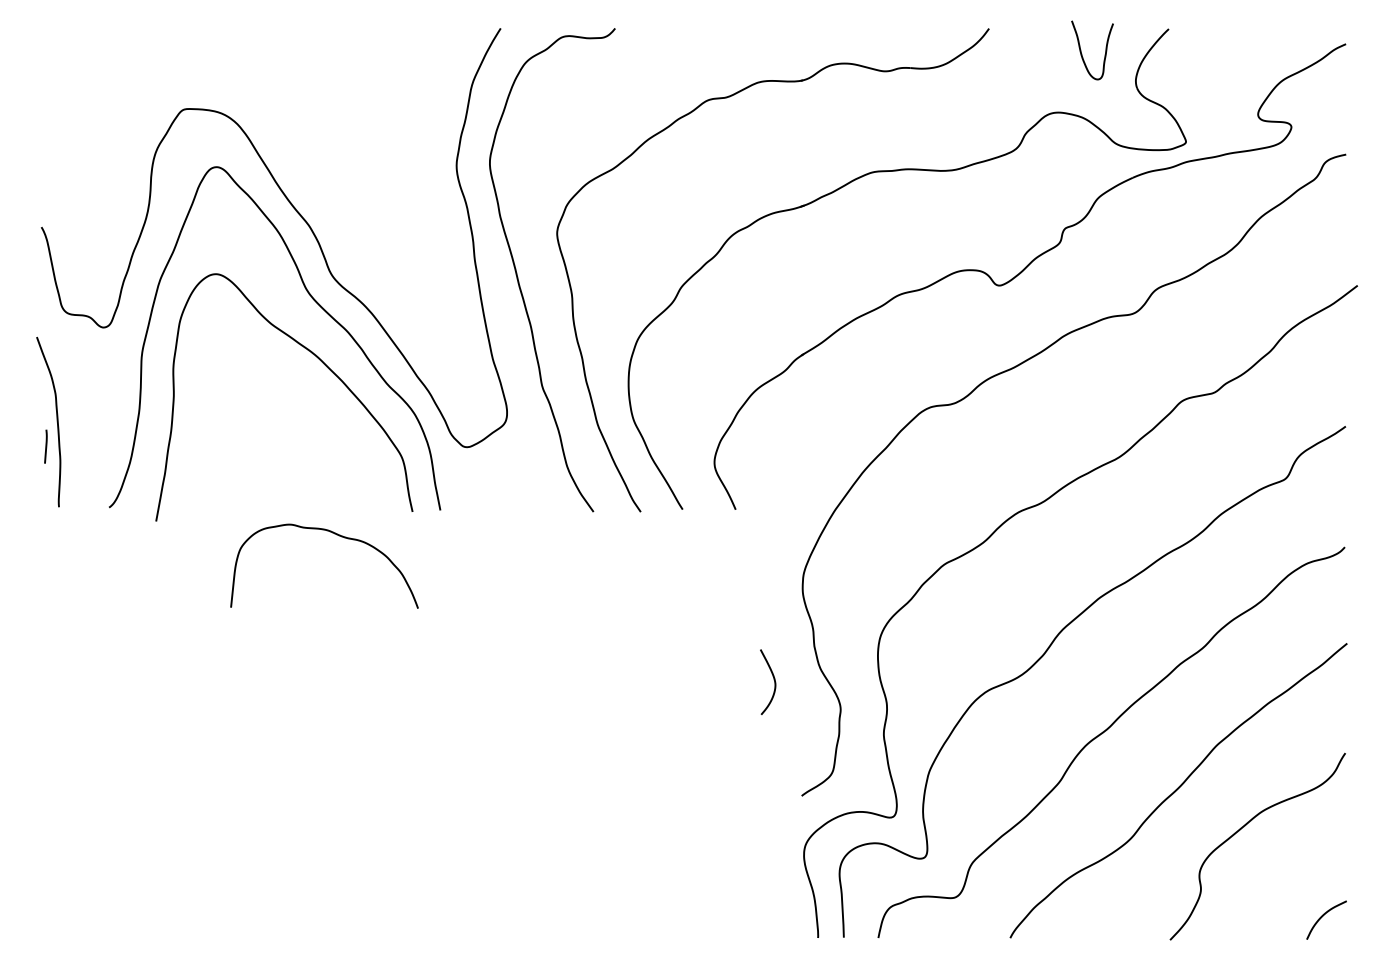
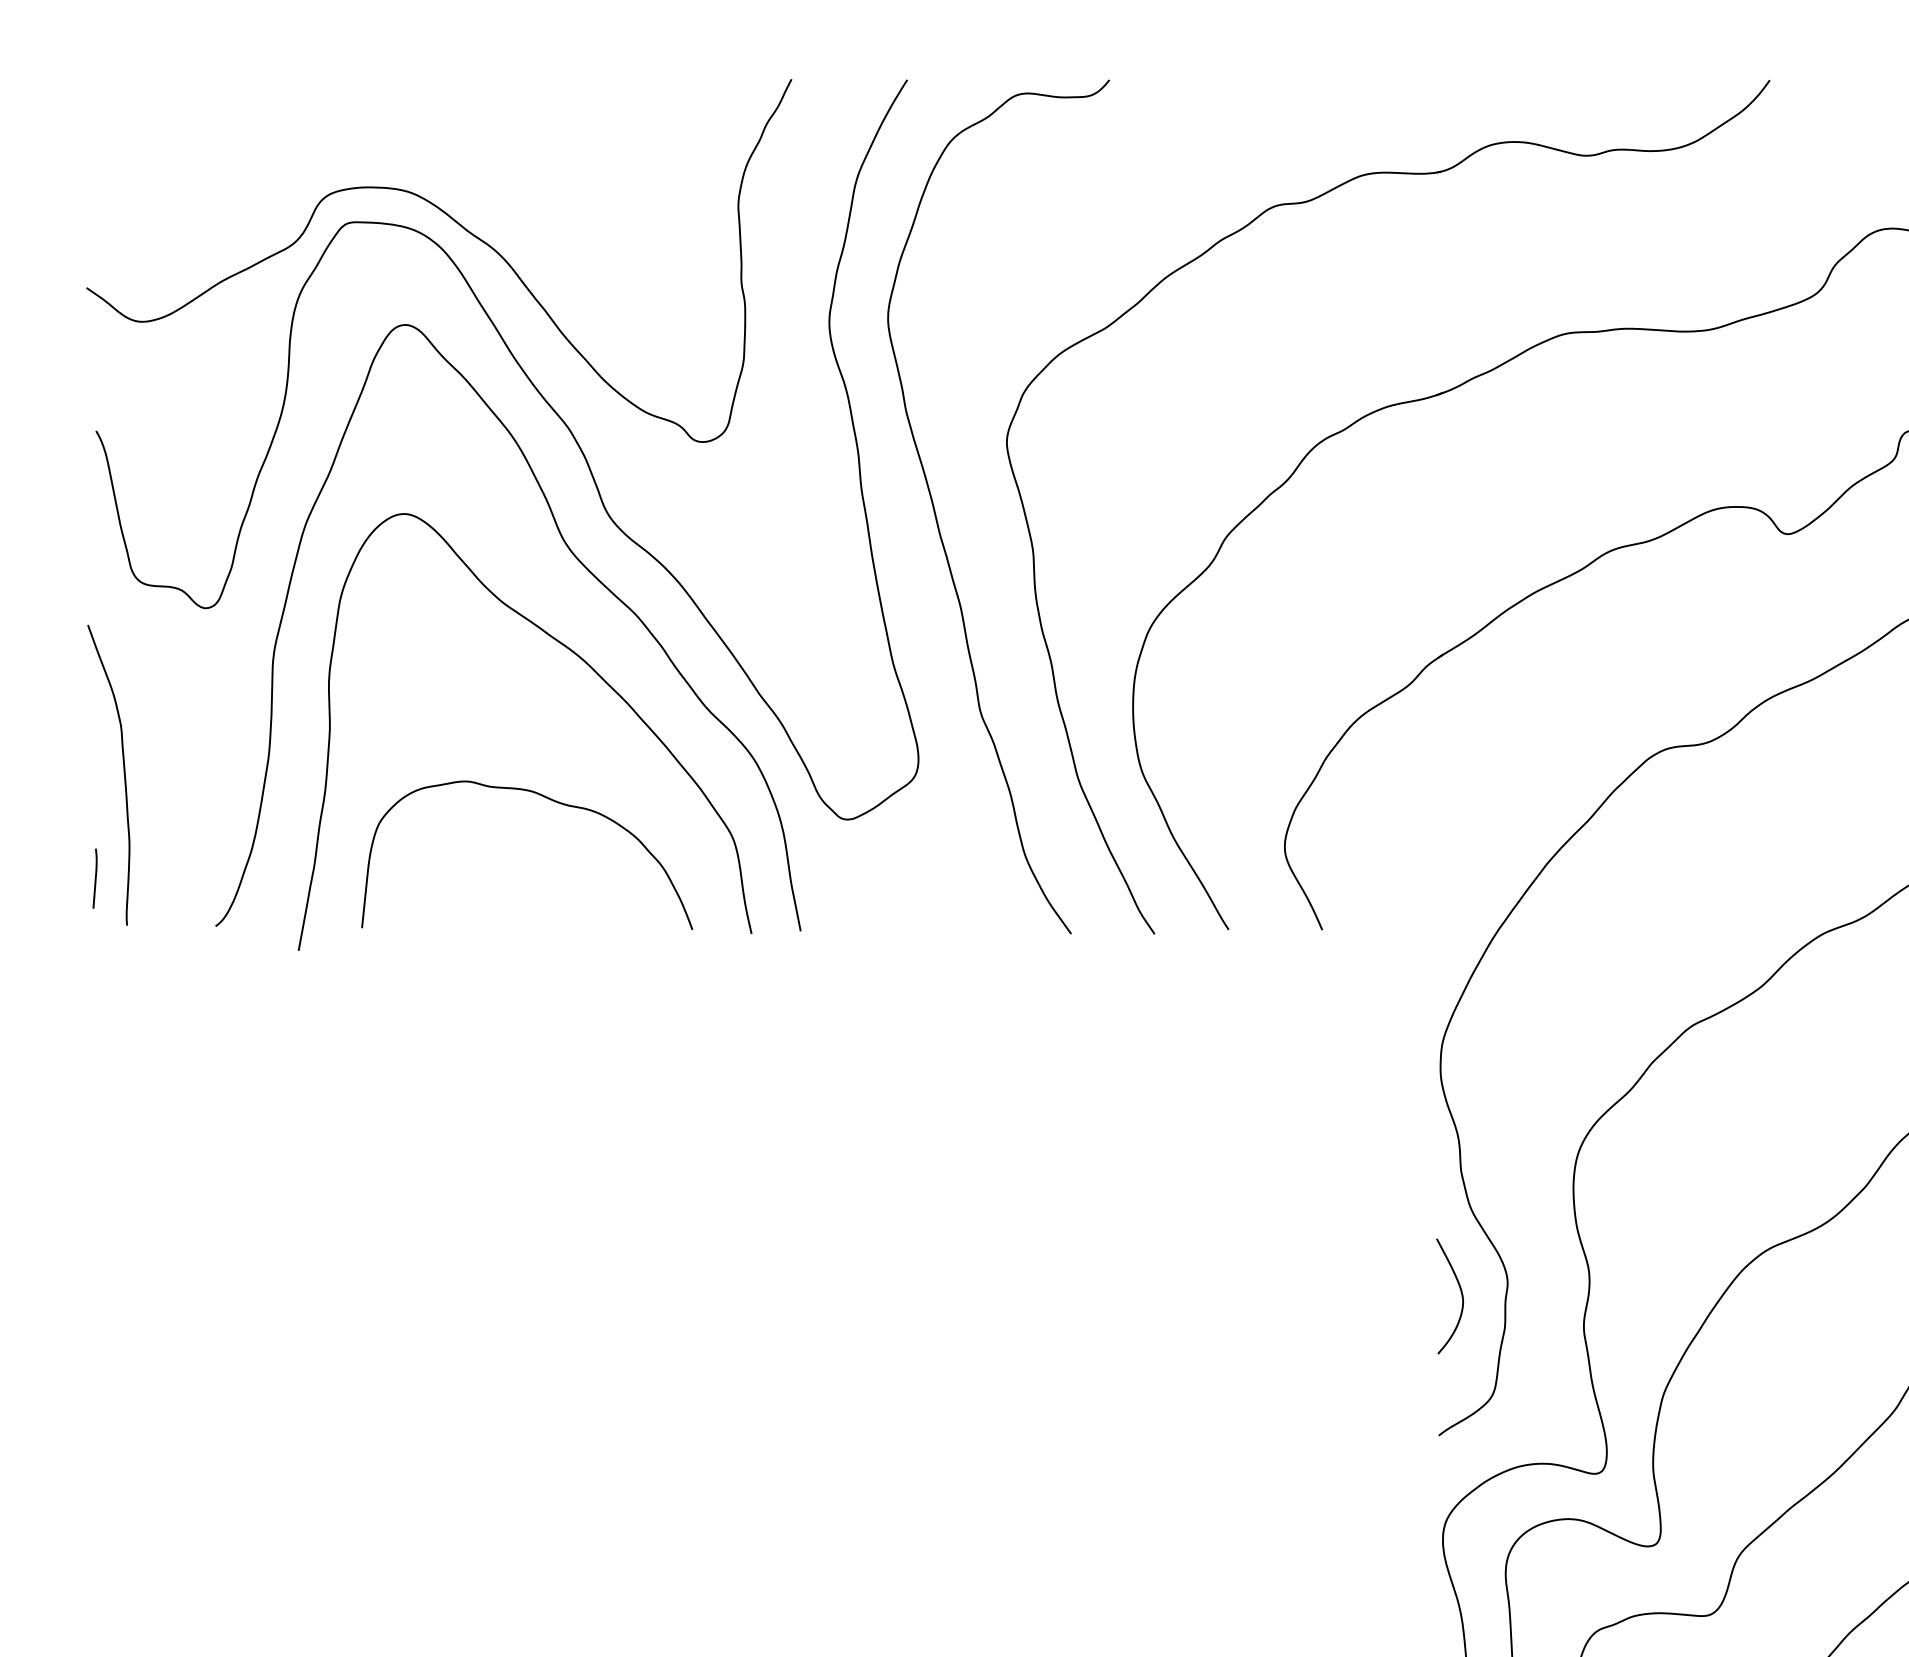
curve: (250, 114) -> (465, 231), added
line: (45, 446) -> (94, 878), moved
curve: (336, 535) -> (548, 800), moved
curve: (773, 679) -> (1459, 1291), moved

